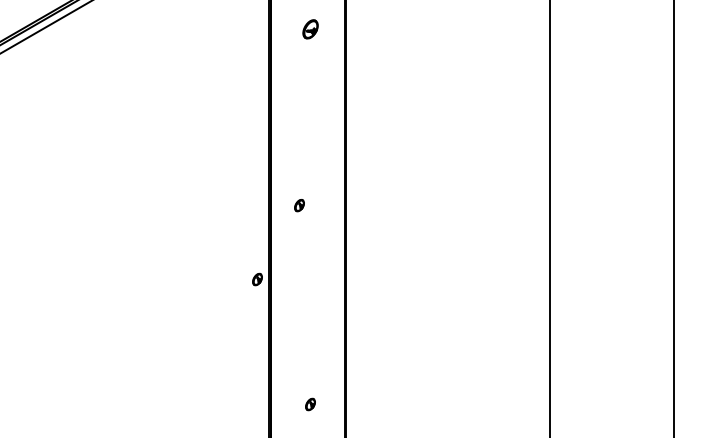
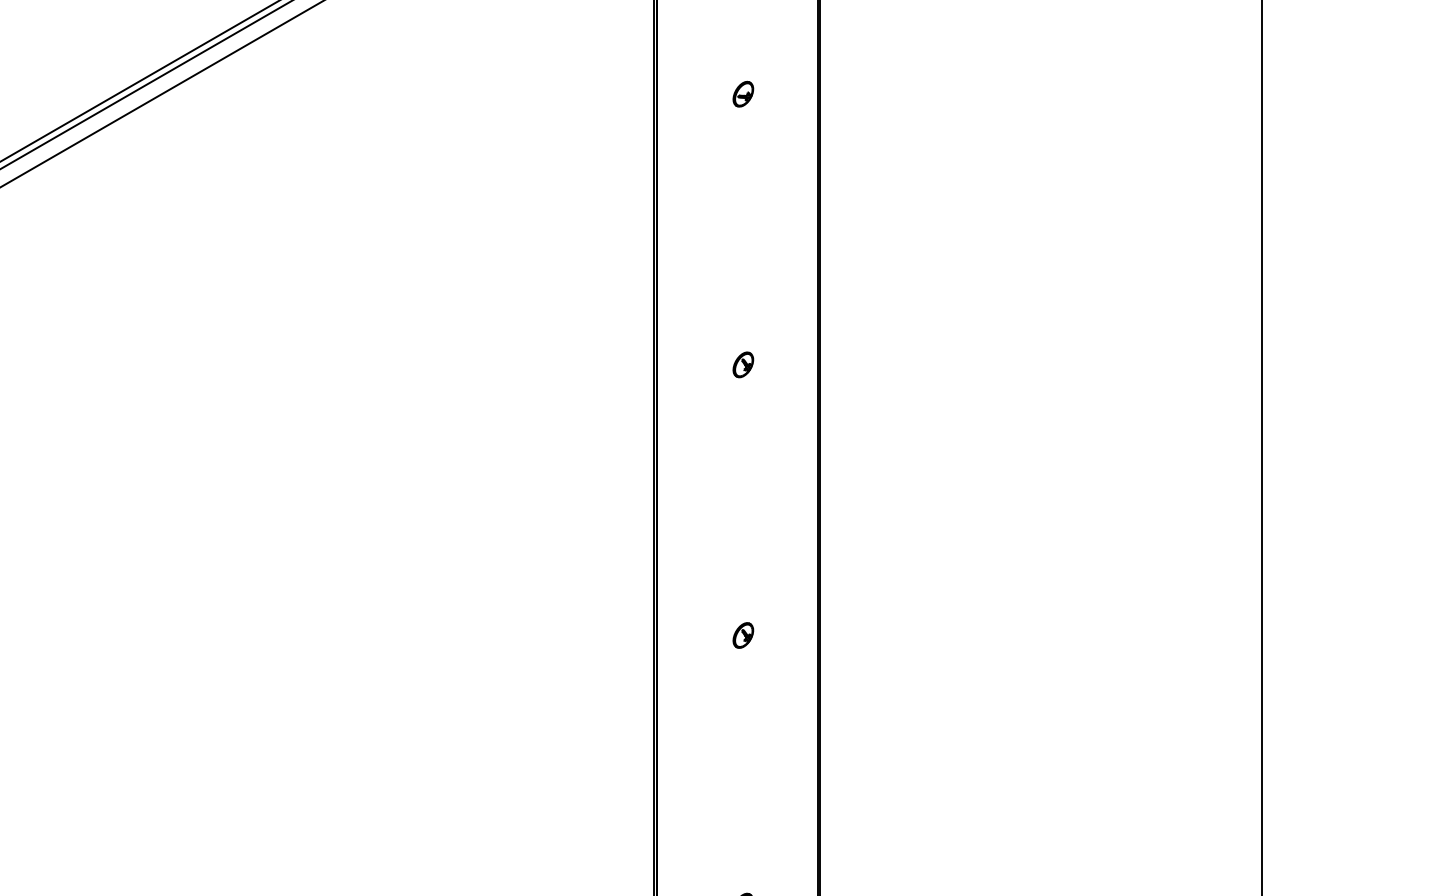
part: (310, 29) -> (743, 93), size x0.62
part: (299, 205) -> (743, 364), moved
part: (257, 279) -> (743, 635), moved

